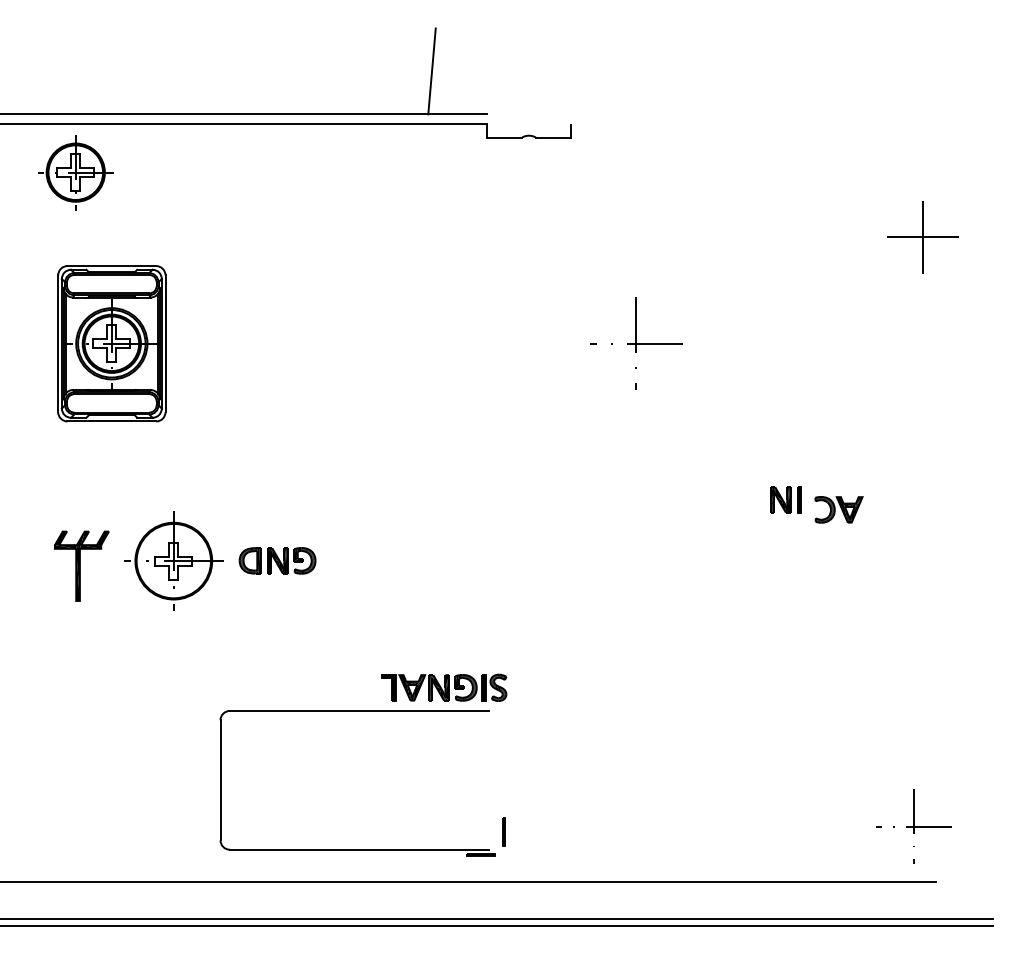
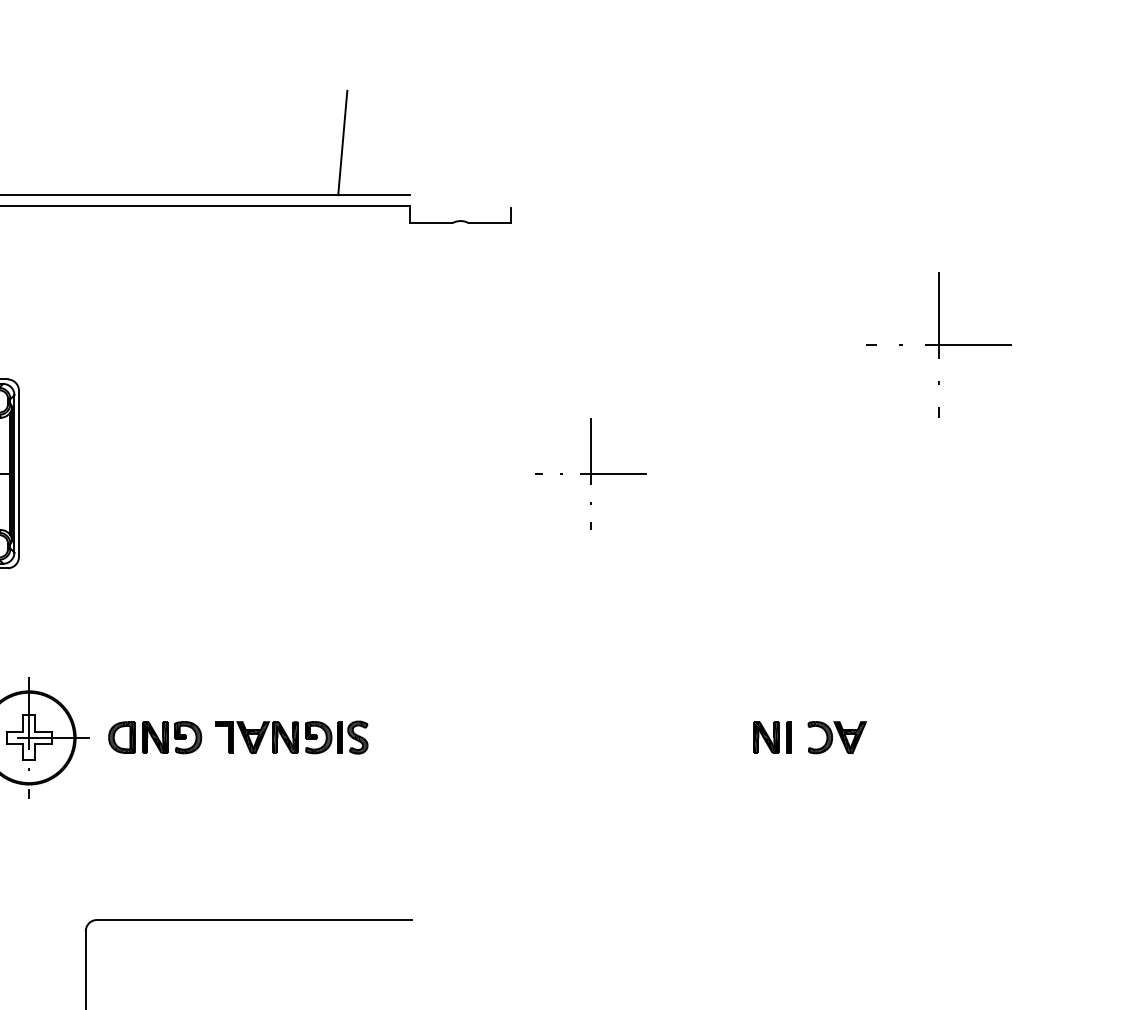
part: (922, 237) -> (938, 344), size x1.67
part: (785, 499) -> (772, 737), moved
part: (838, 509) -> (836, 737), moved
part: (444, 687) -> (292, 737), moved

